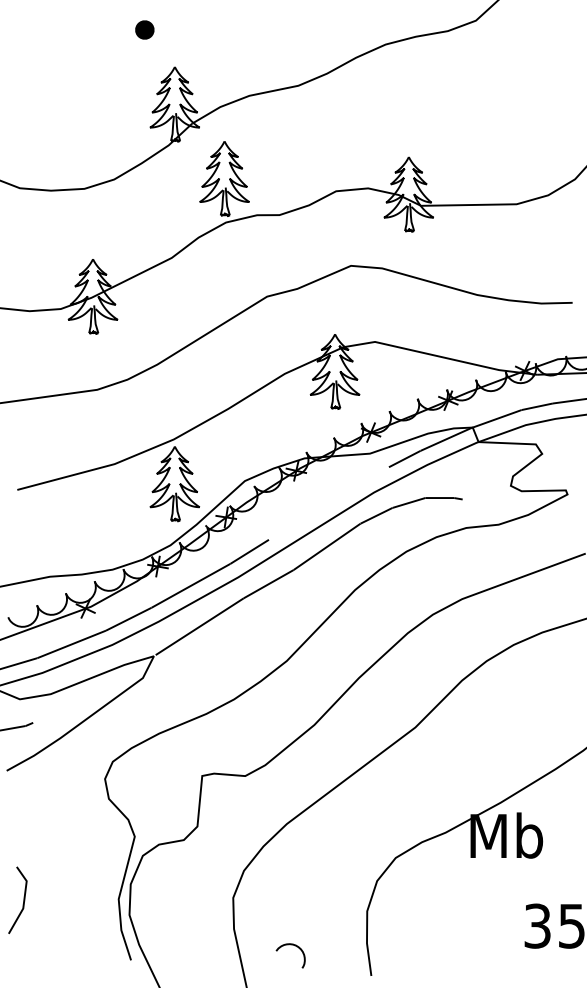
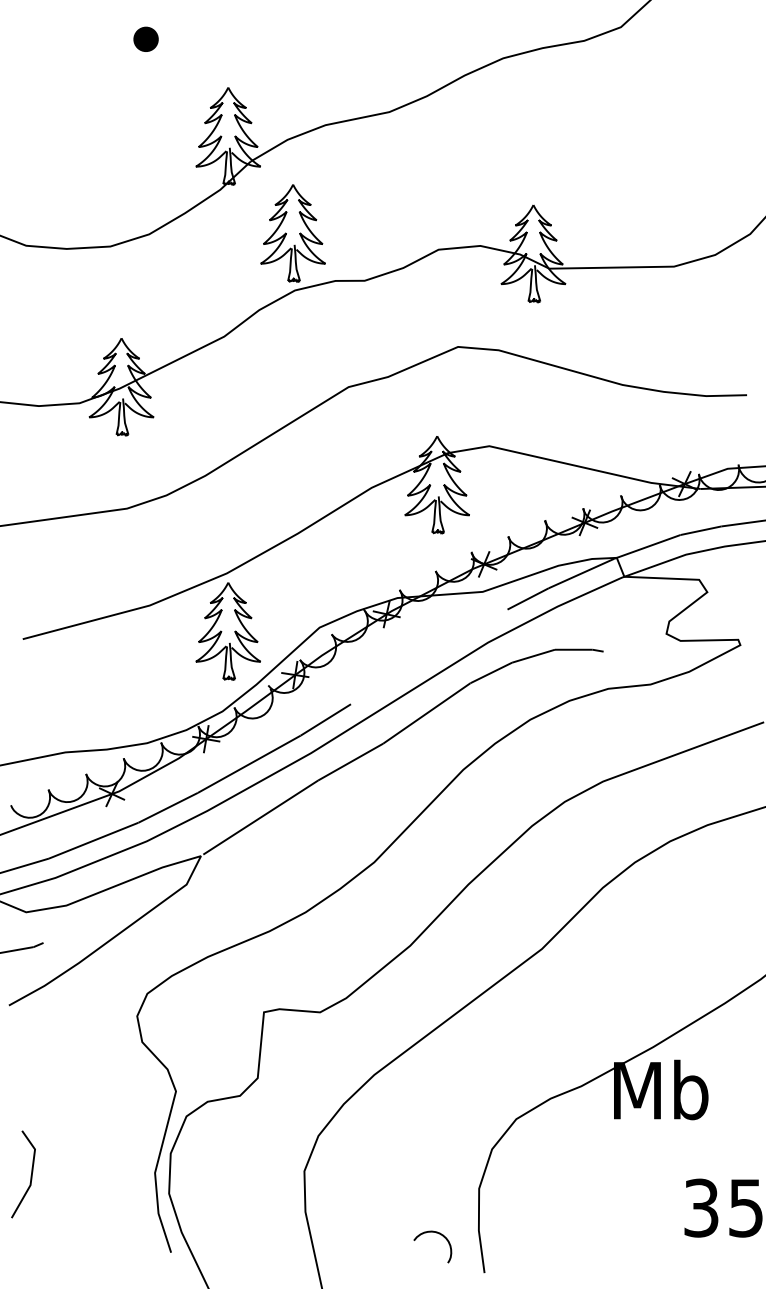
part: (144, 29) -> (145, 38), moved
curve: (290, 945) -> (432, 1233), moved

